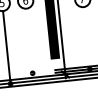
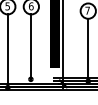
line: (86, 36) -> (88, 48), added
line: (29, 41) -> (30, 47), added

